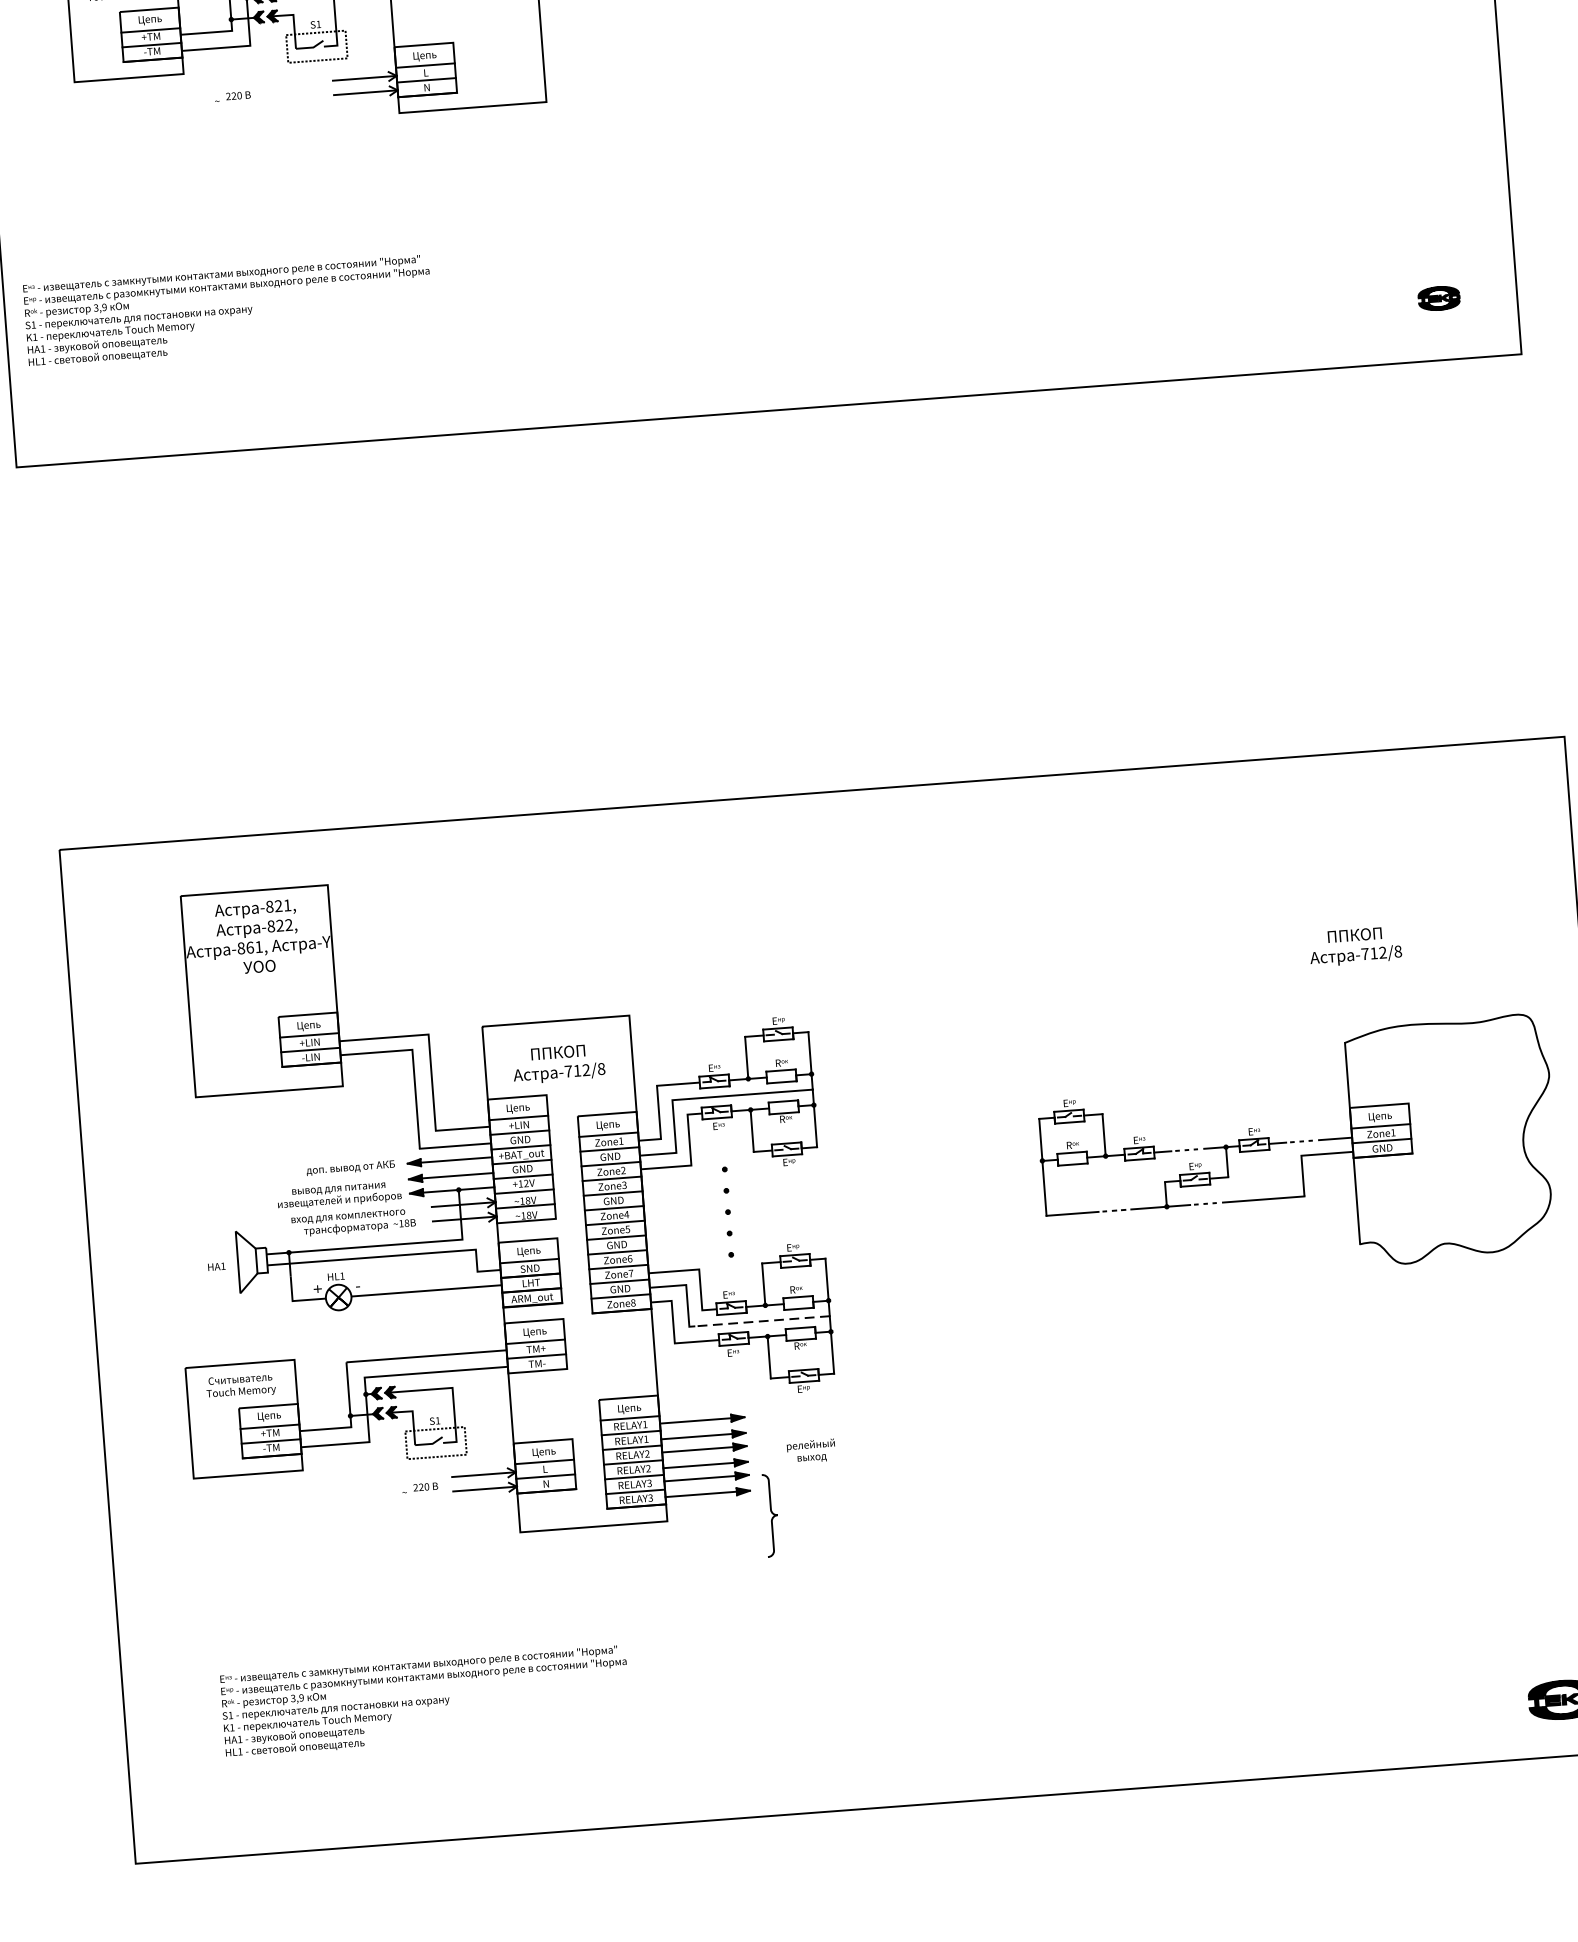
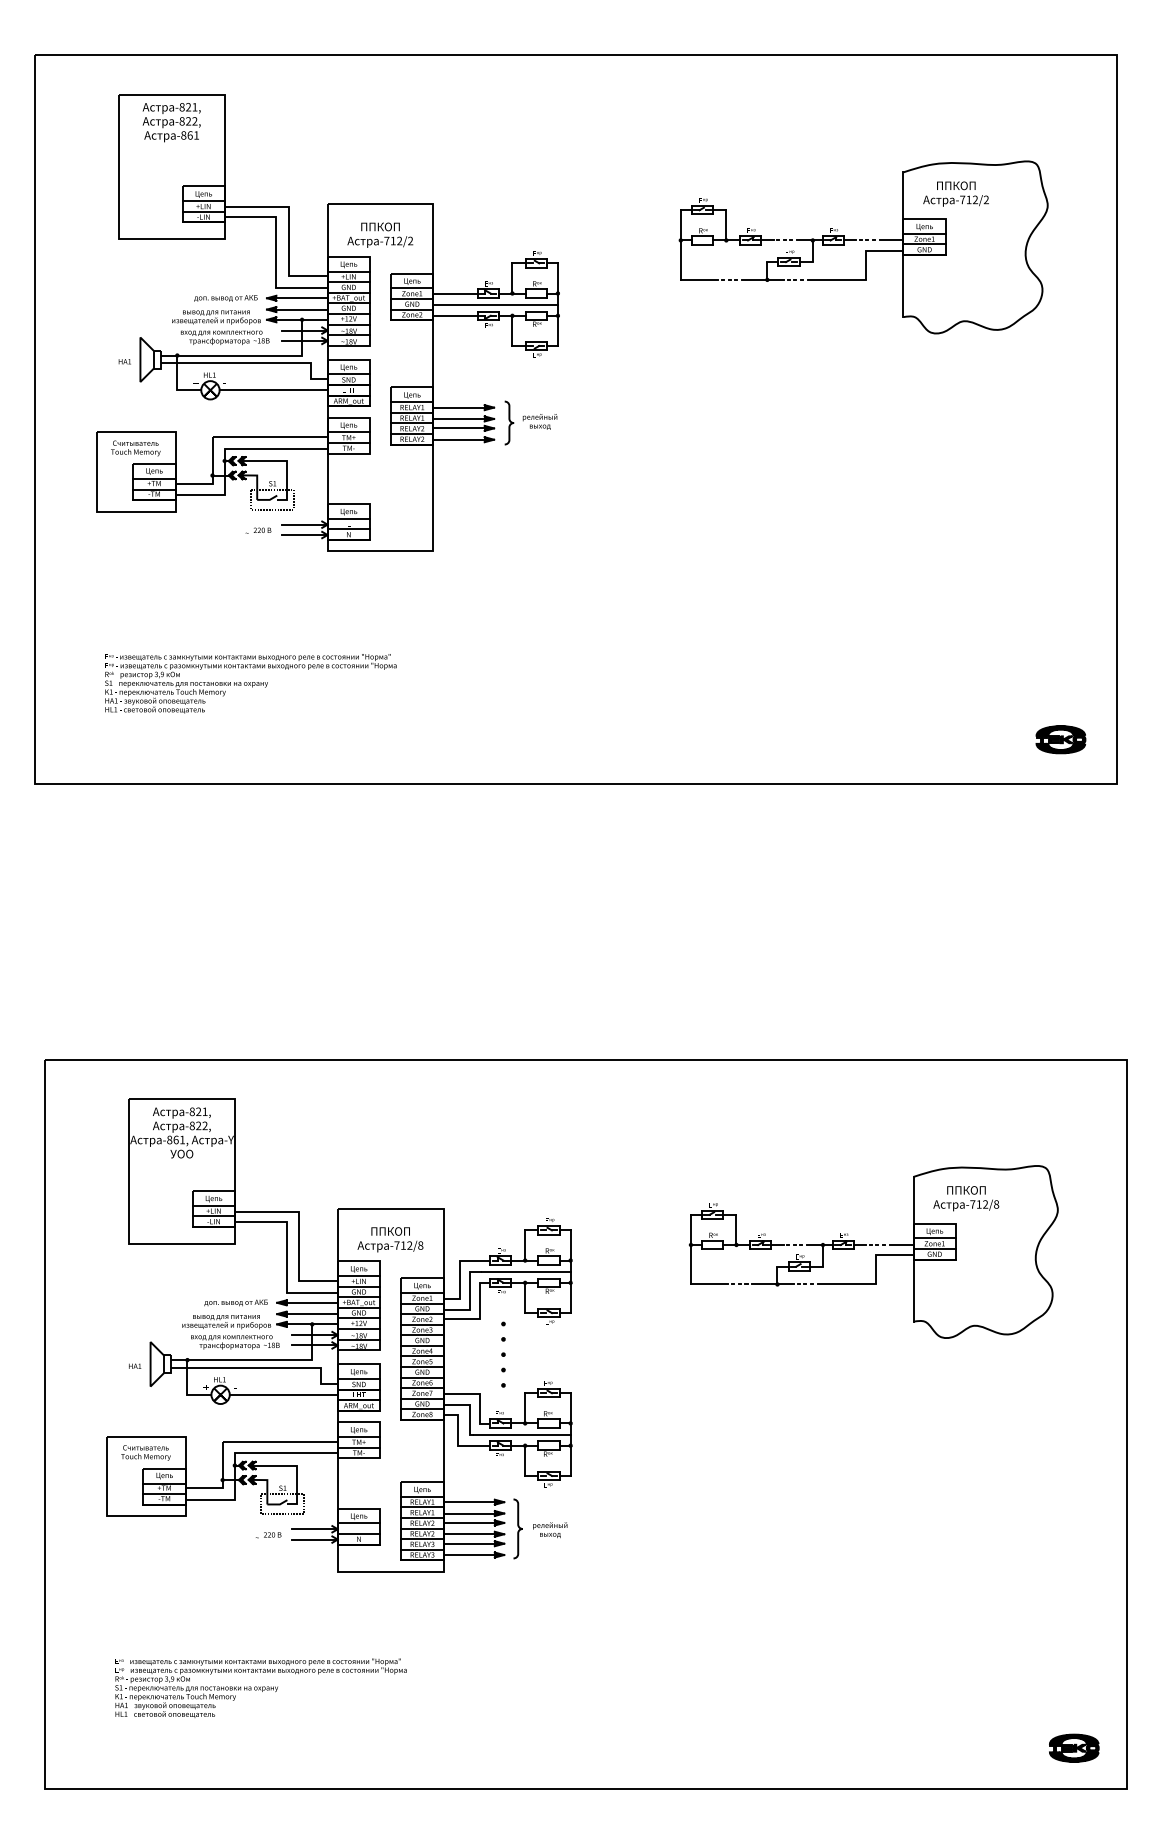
text: (232, 96) -> (258, 530), moved
part: (1438, 298) -> (1060, 739), size x1.67
text: (227, 310) -> (250, 683), moved
part: (1296, 1150) -> (873, 1251), moved
line: (761, 1321) -> (521, 1434), dashed -> solid
curve: (771, 1514) -> (518, 1528), moved

